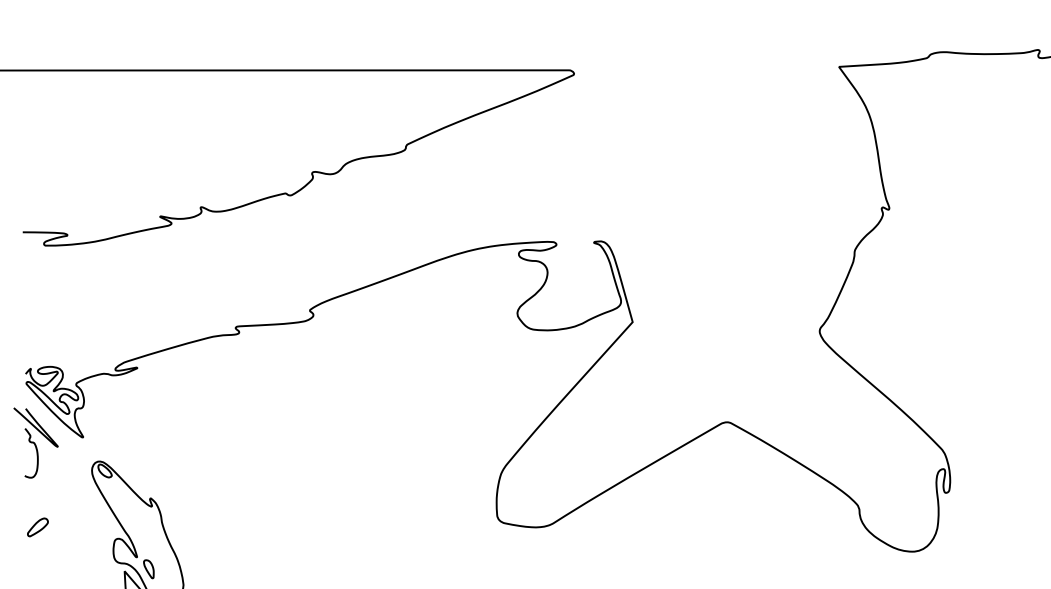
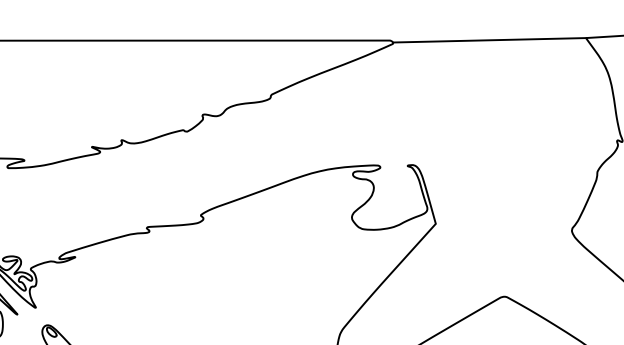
line: (705, 69) -> (488, 39), added

